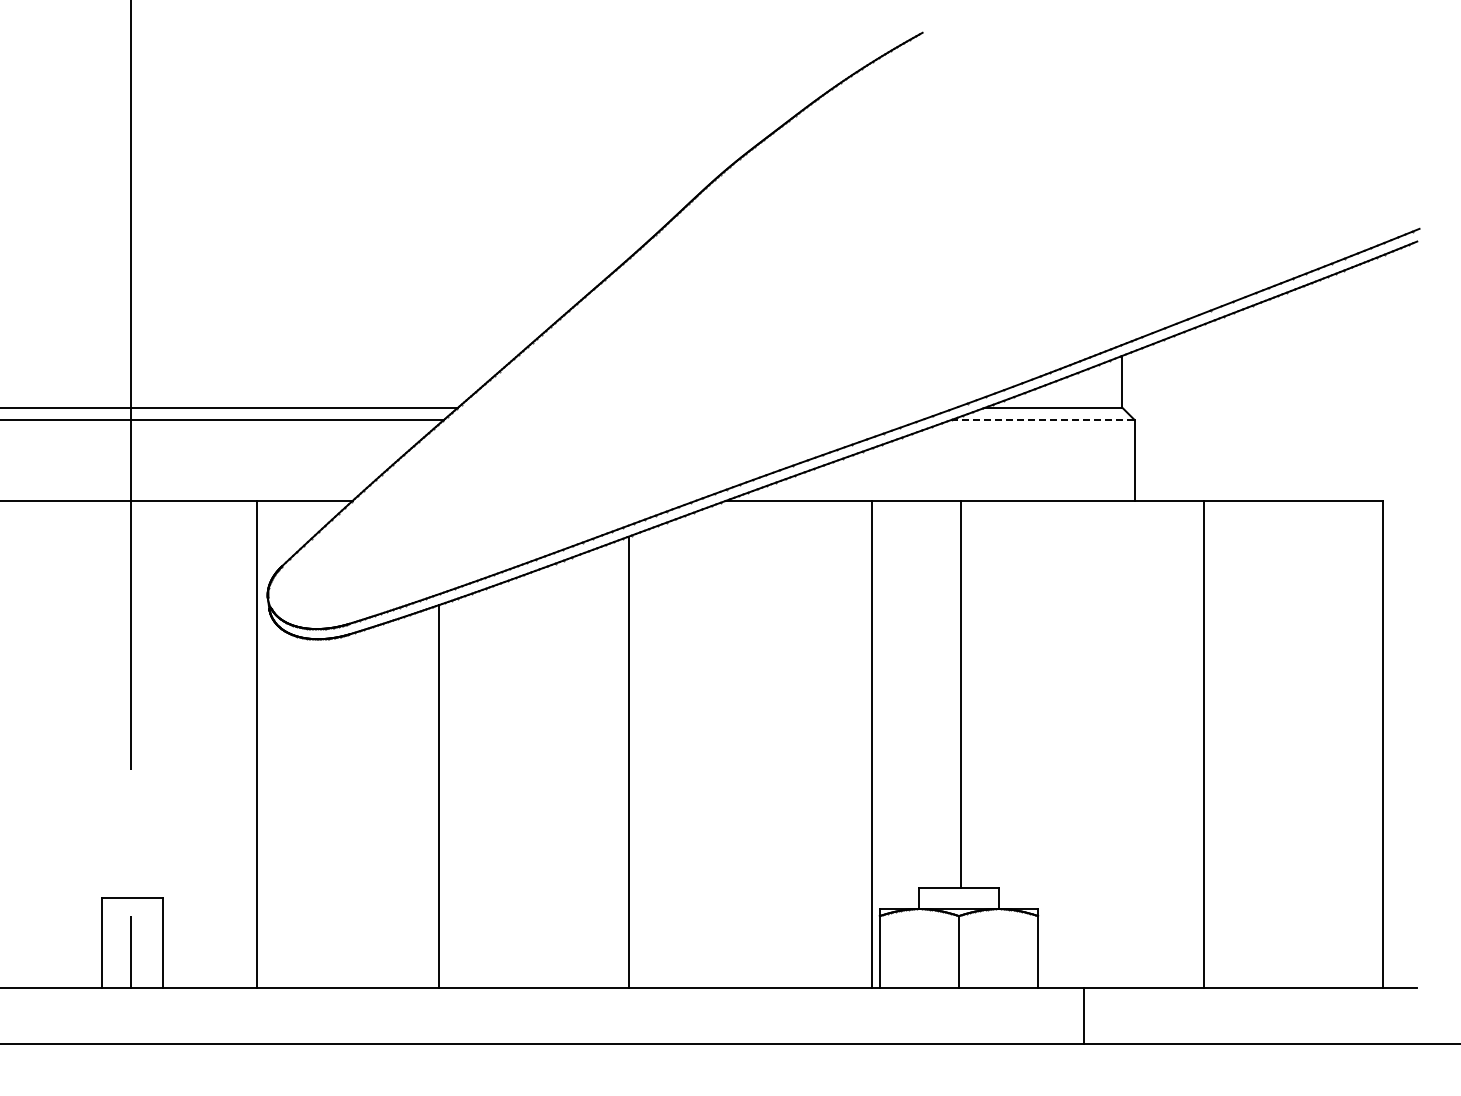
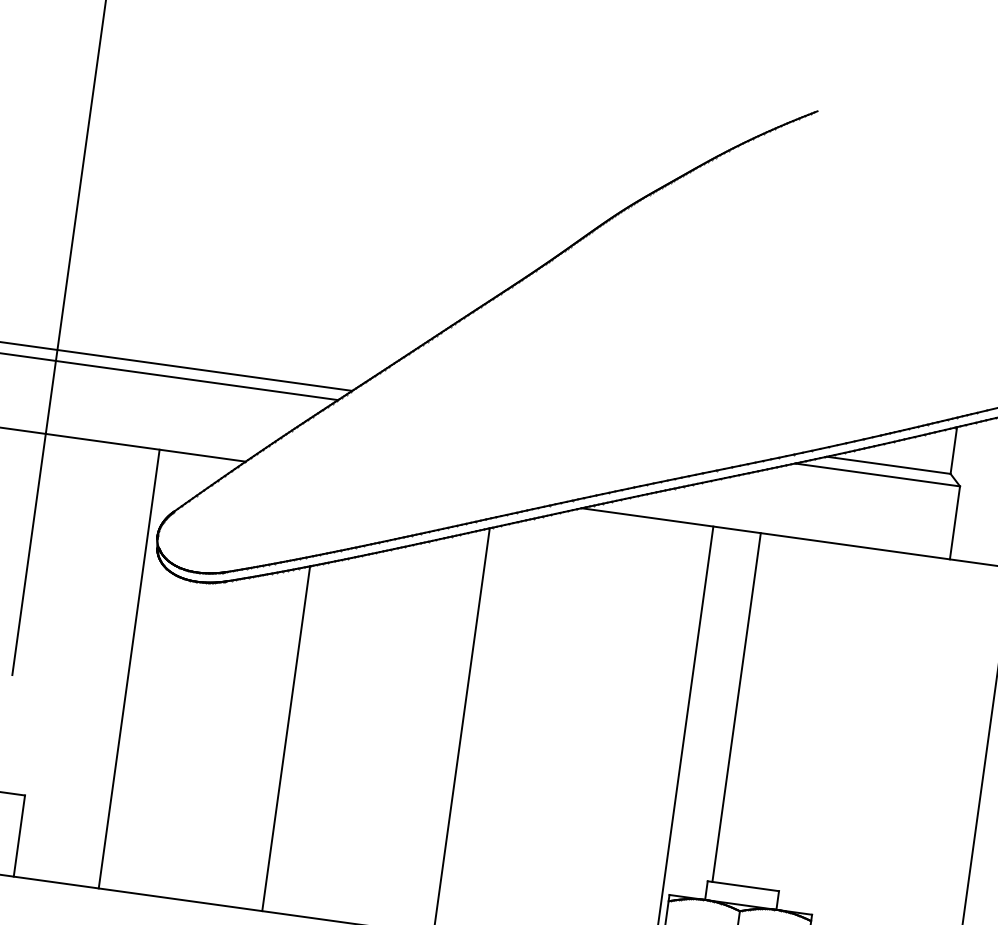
line: (1043, 419) -> (878, 474), dashed -> solid
line: (960, 694) -> (736, 707), moved

